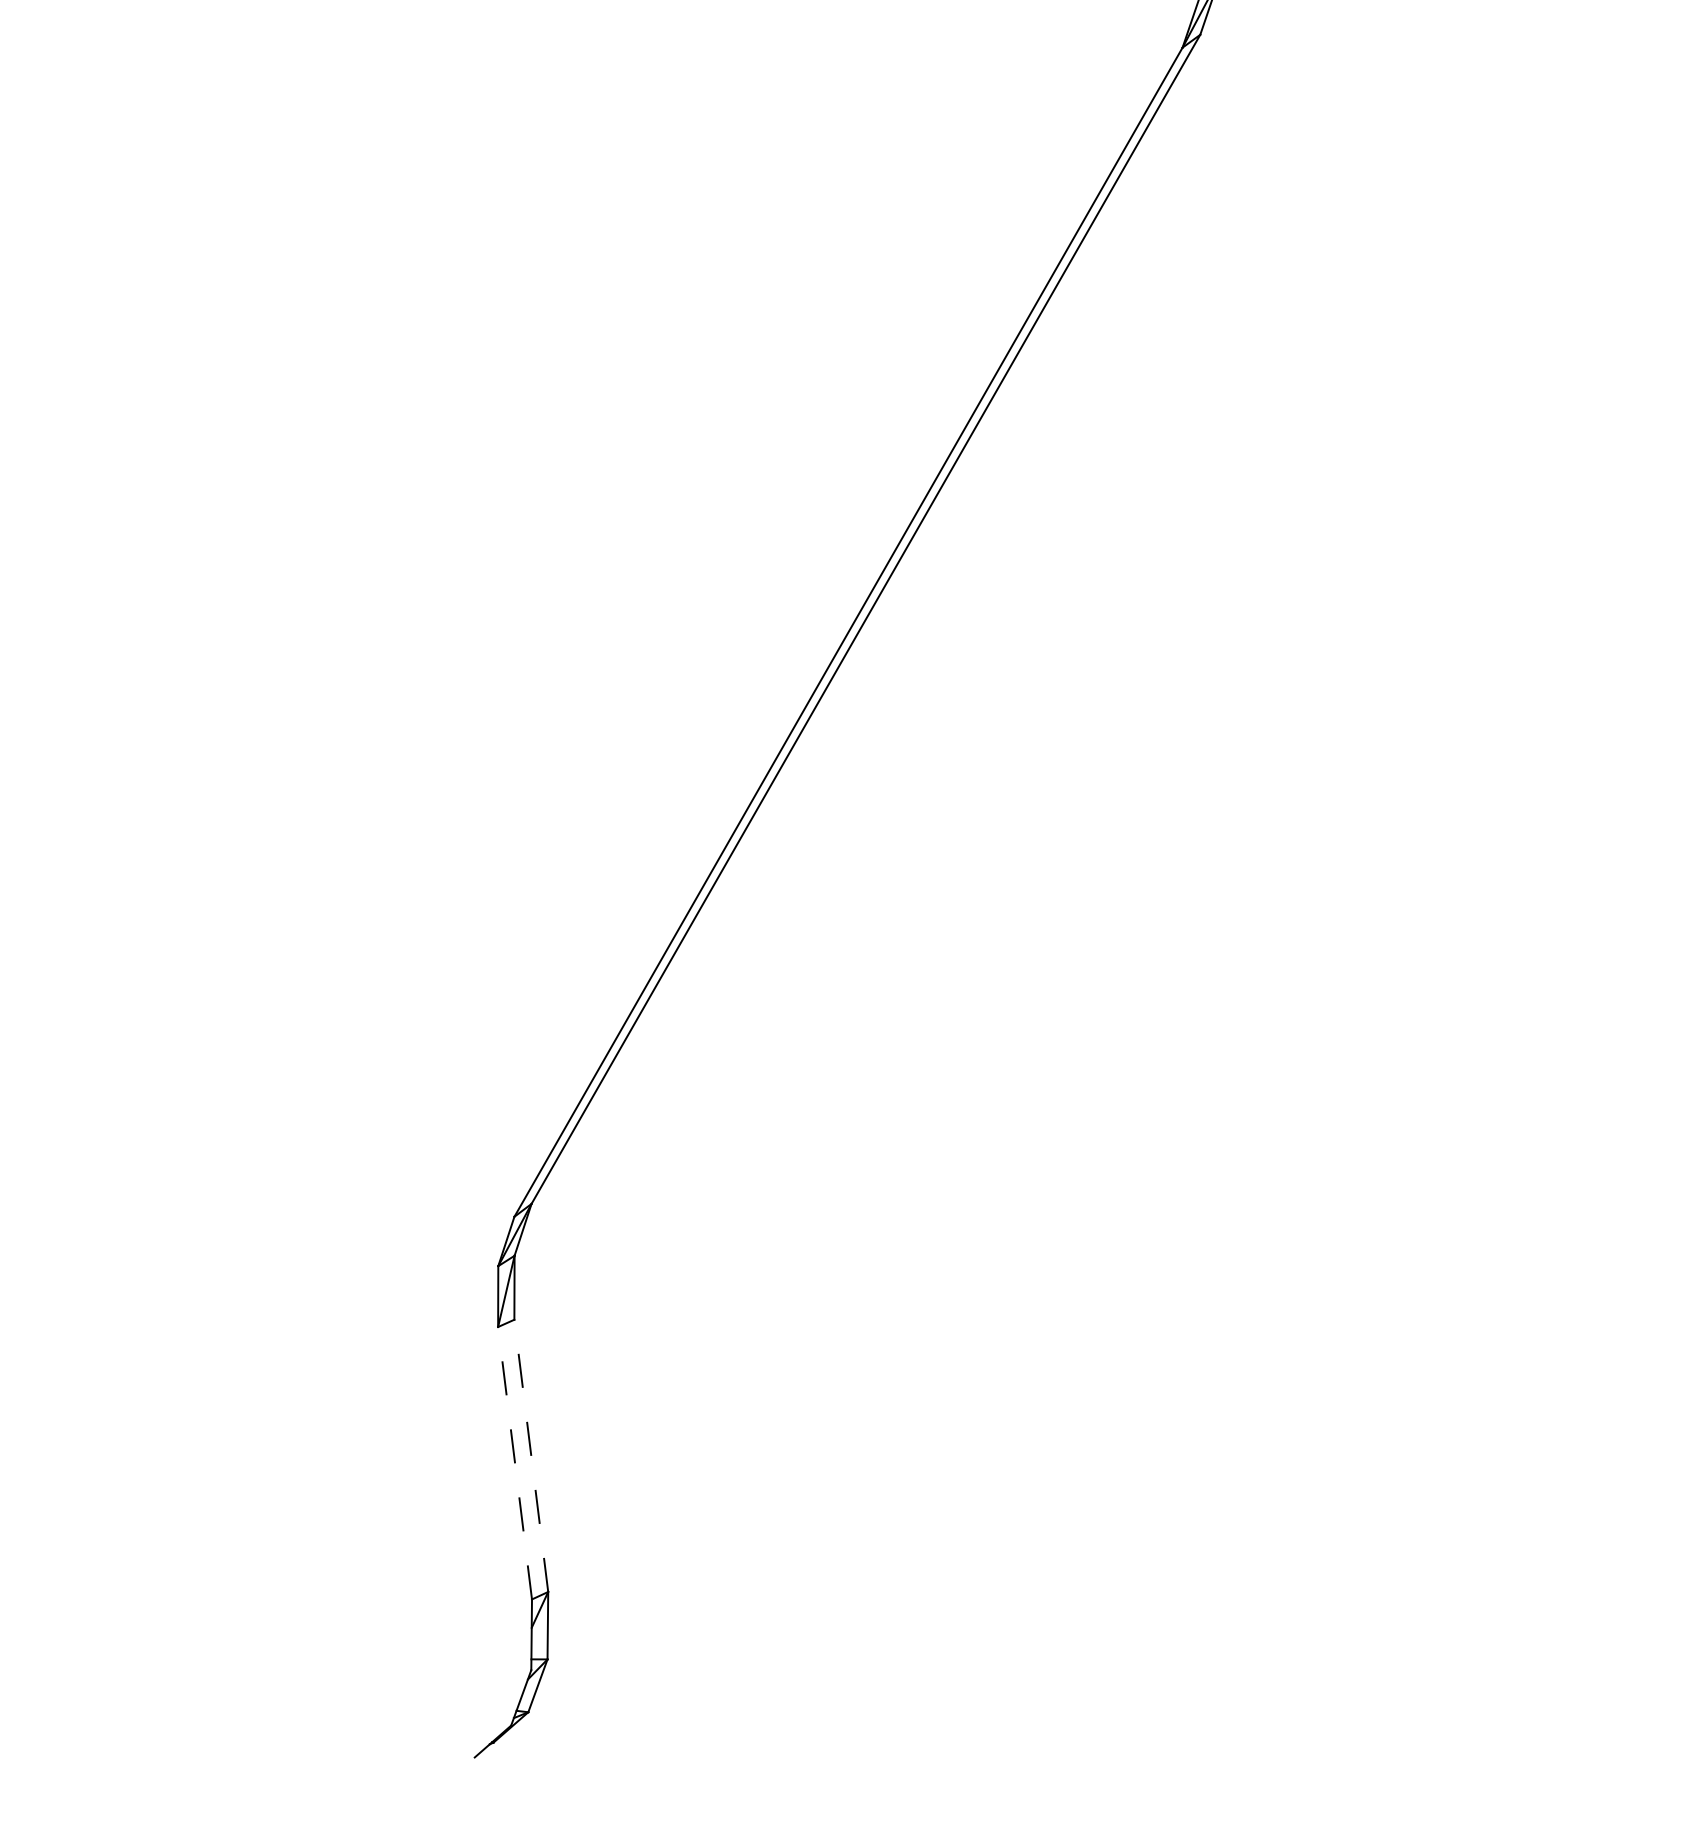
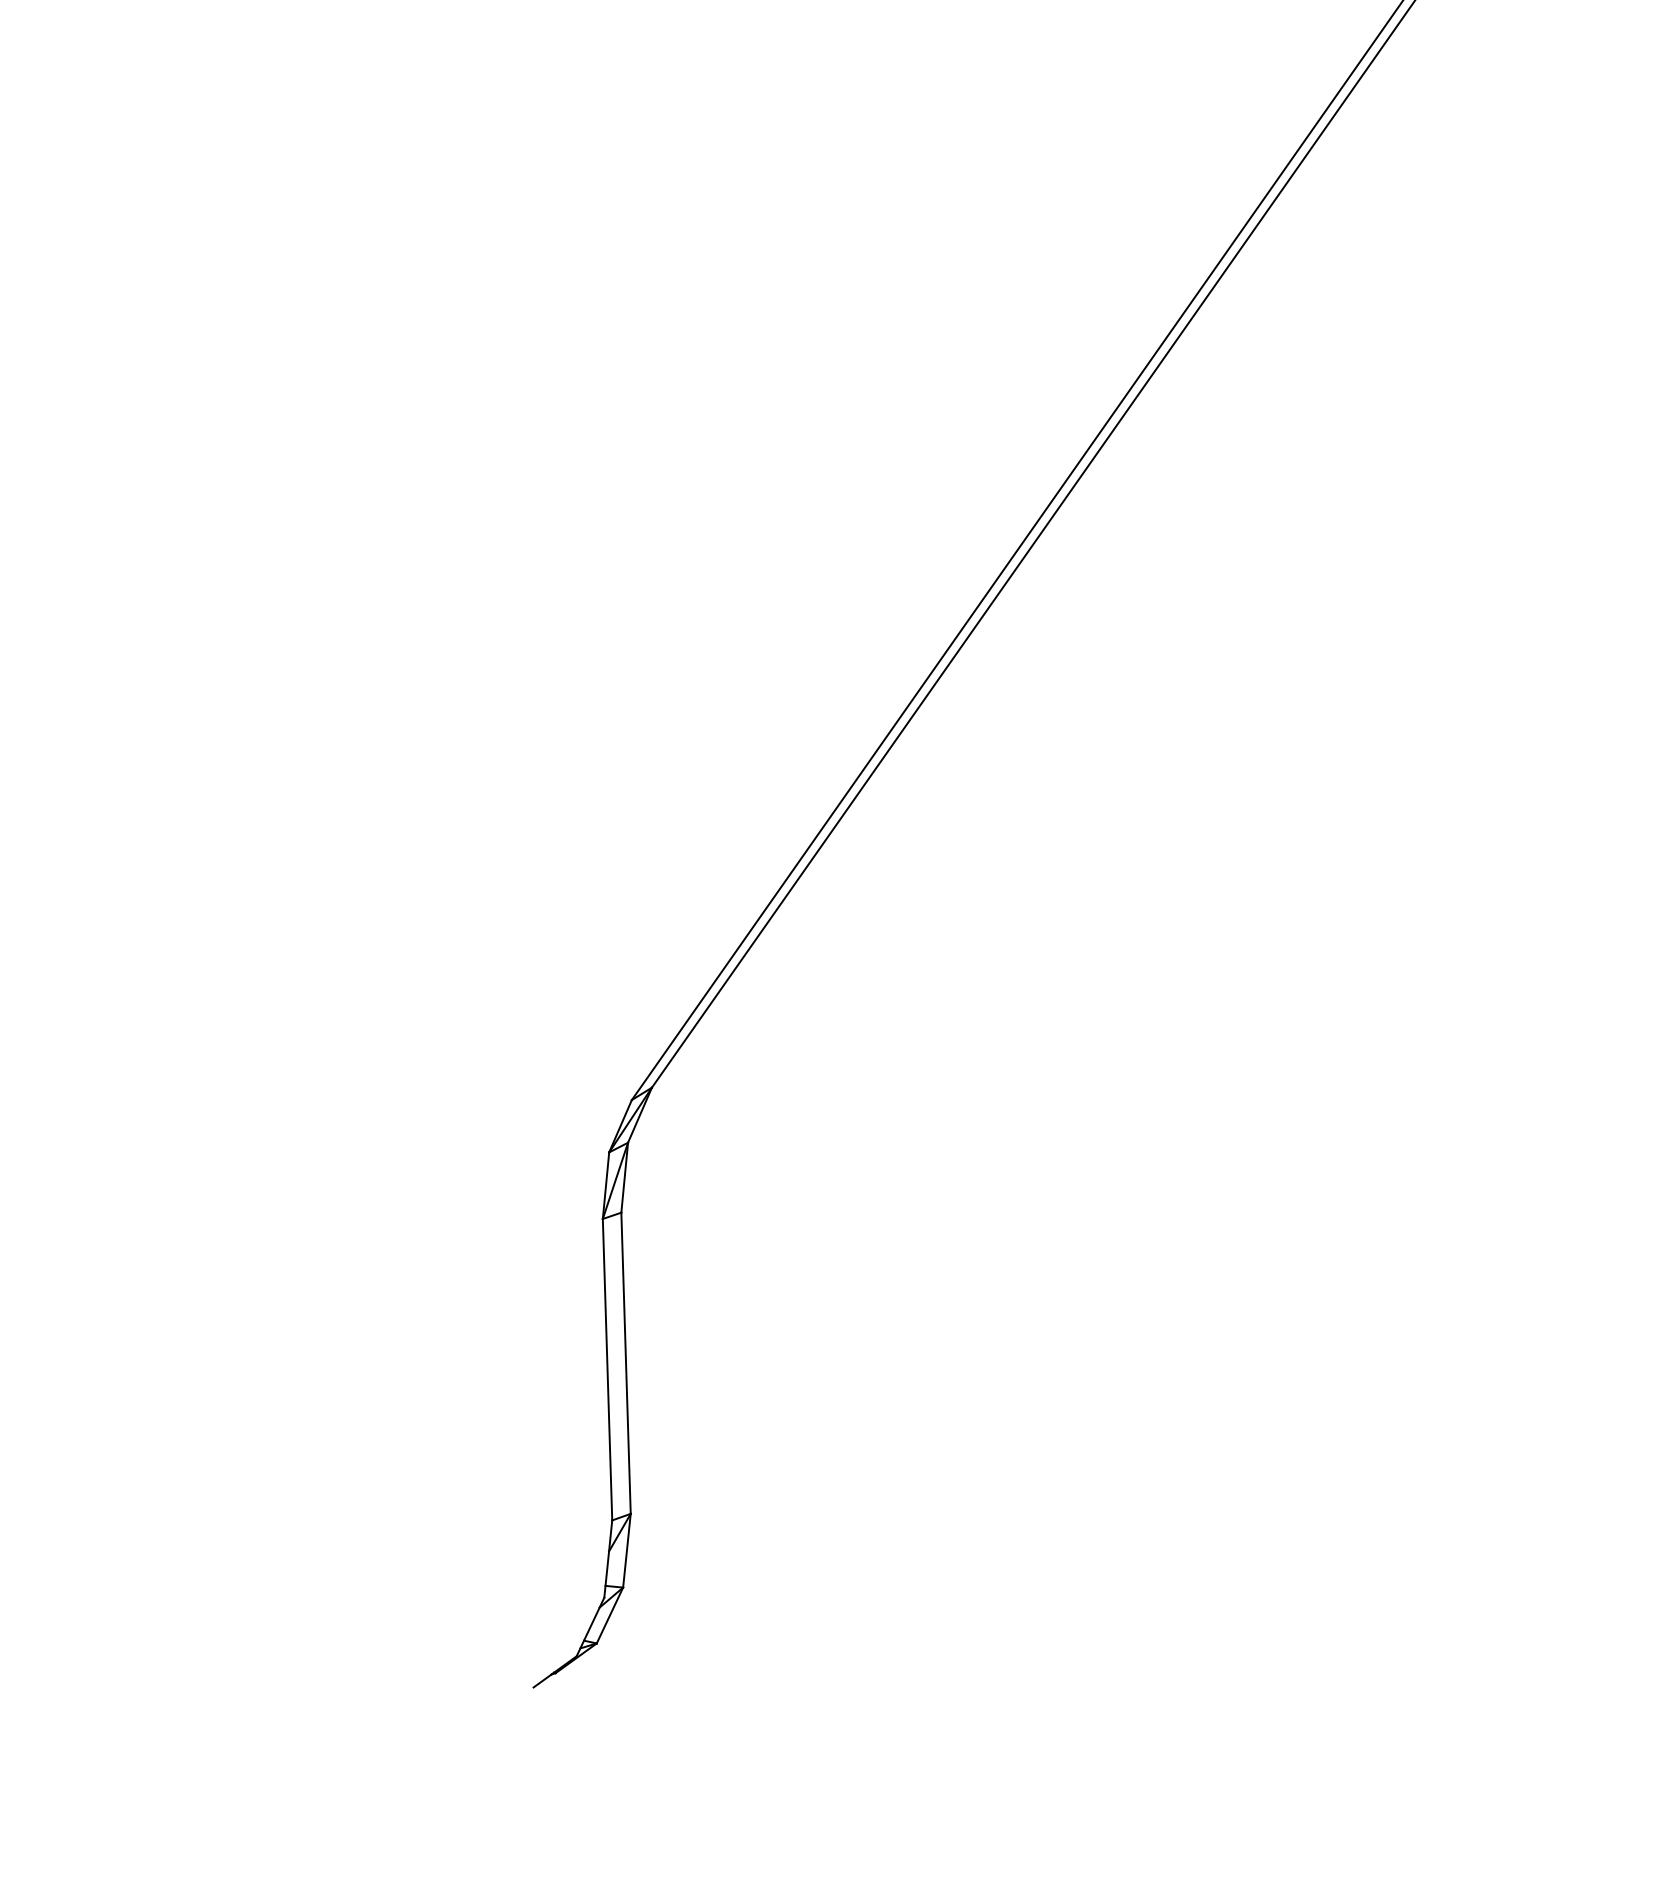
line: (531, 1455) -> (626, 1362), dashed -> solid
line: (515, 1462) -> (608, 1368), dashed -> solid

